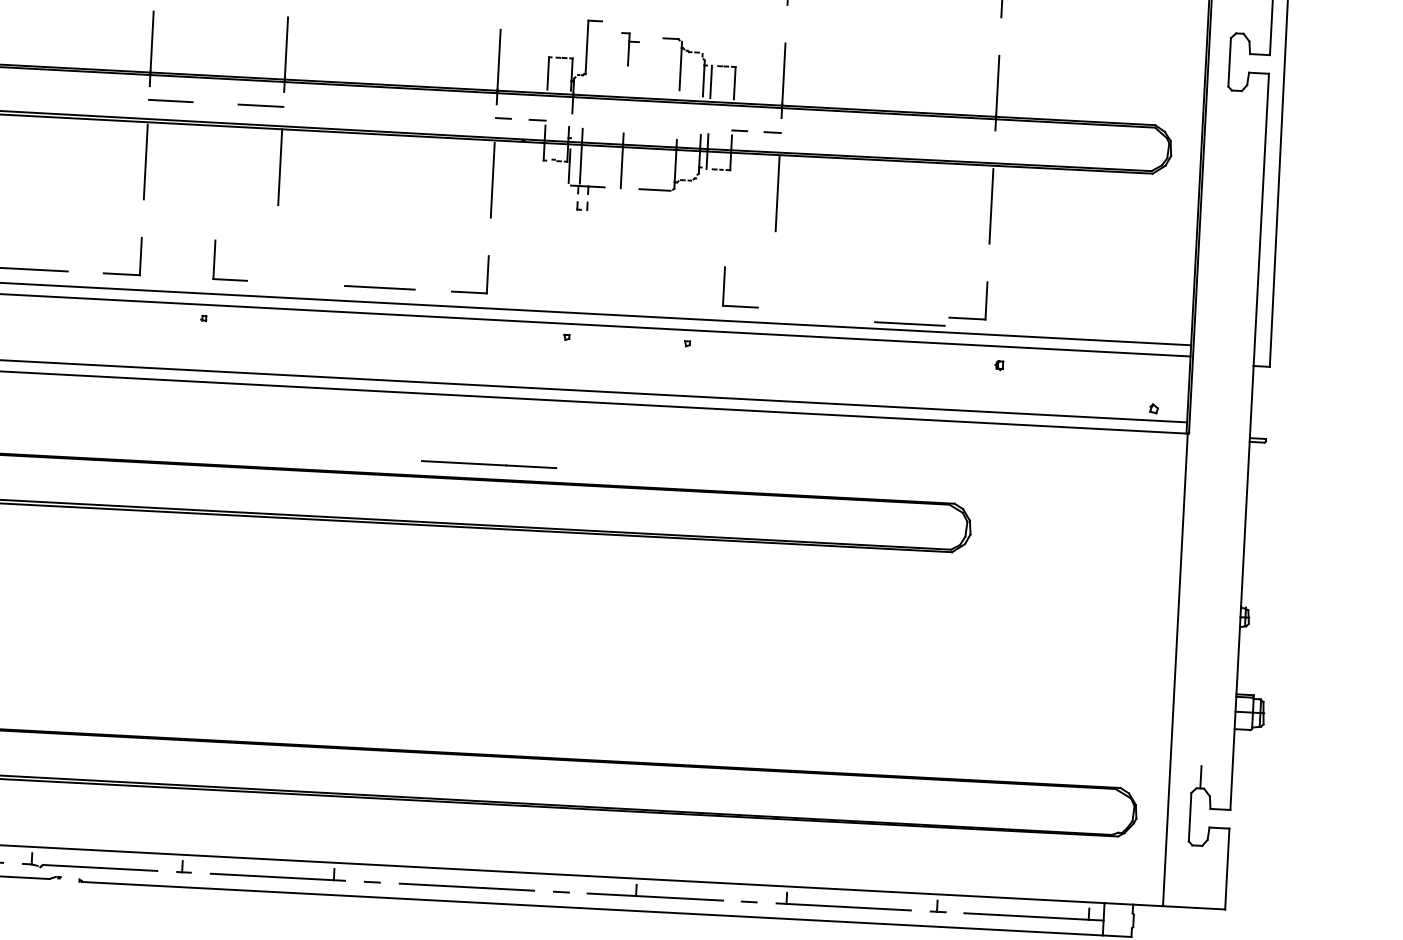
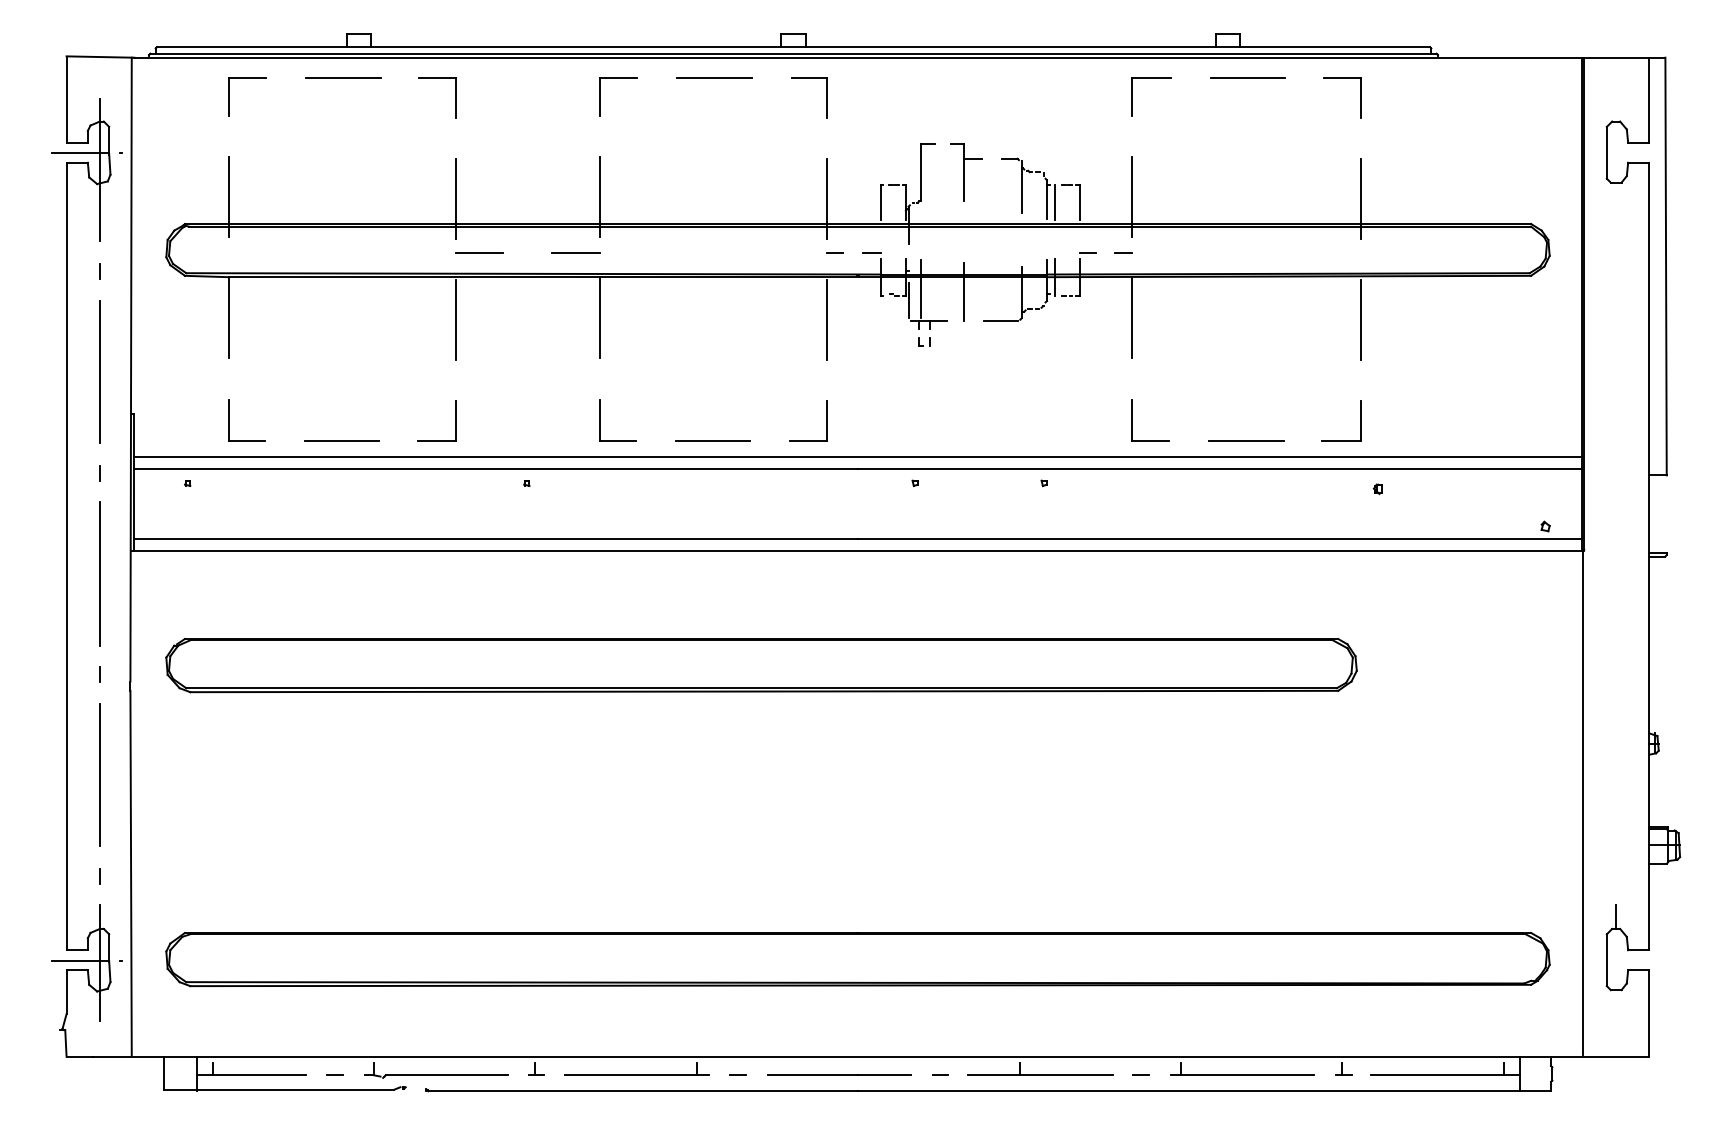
part: (630, 49) -> (966, 172), size x1.67
part: (214, 260) -> (600, 420), moved
part: (724, 286) -> (1132, 420), moved
line: (909, 323) -> (1246, 440), moved
line: (489, 463) -> (839, 622), removed

